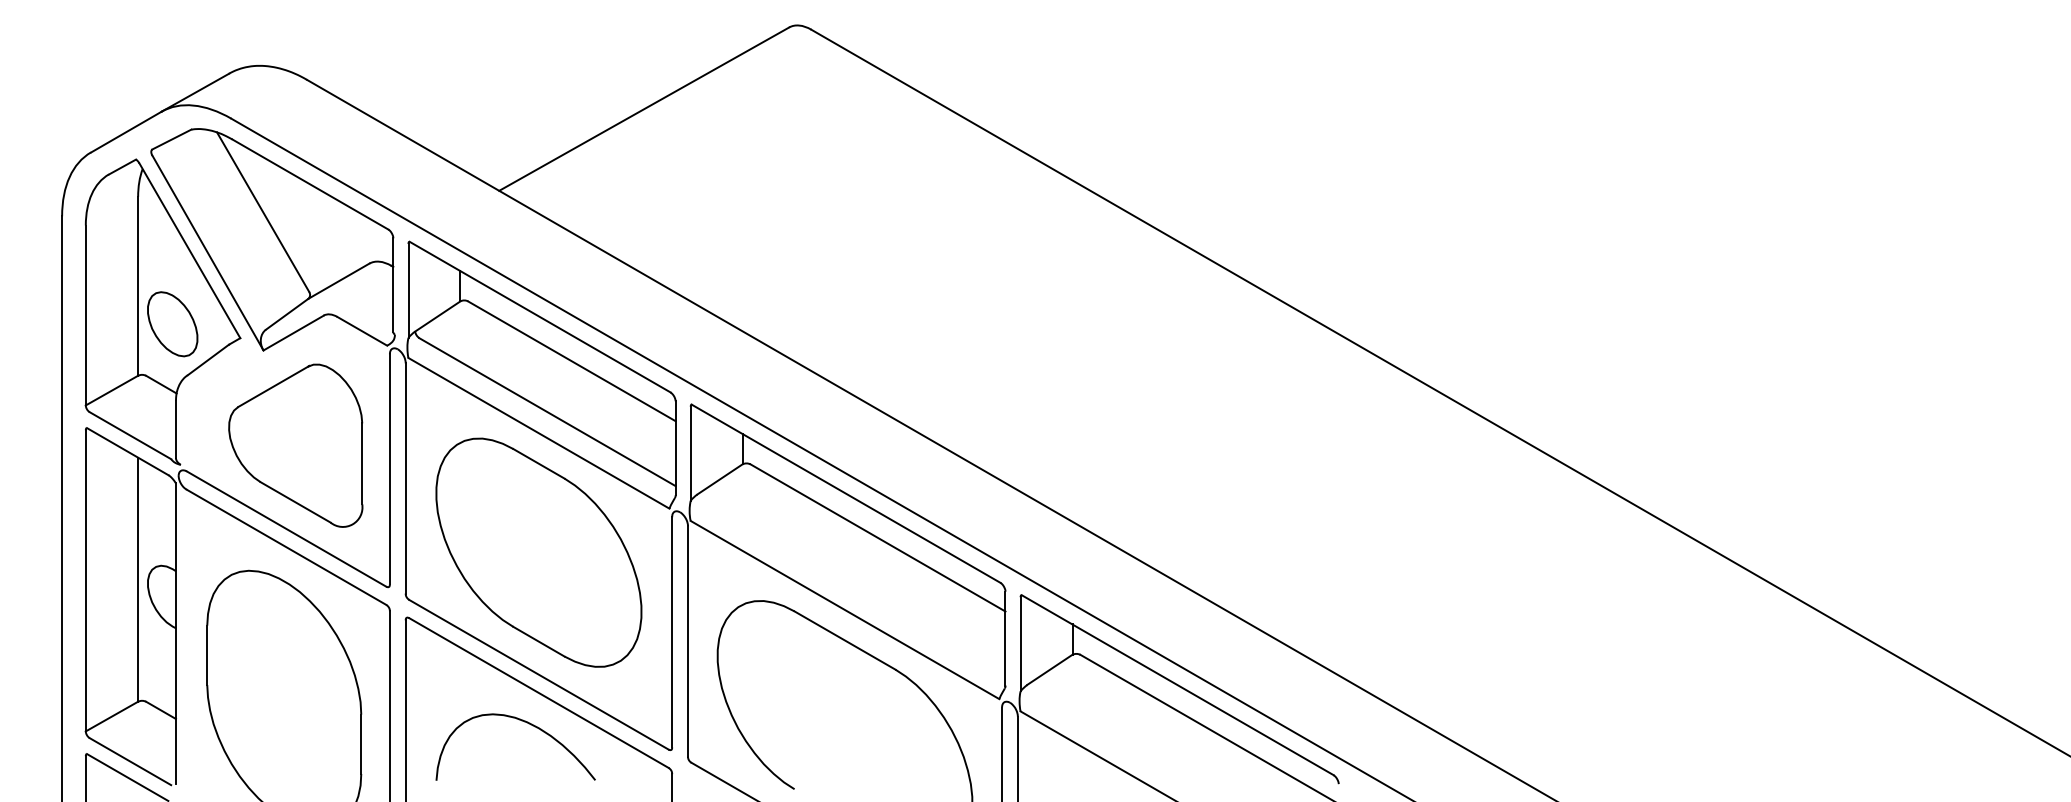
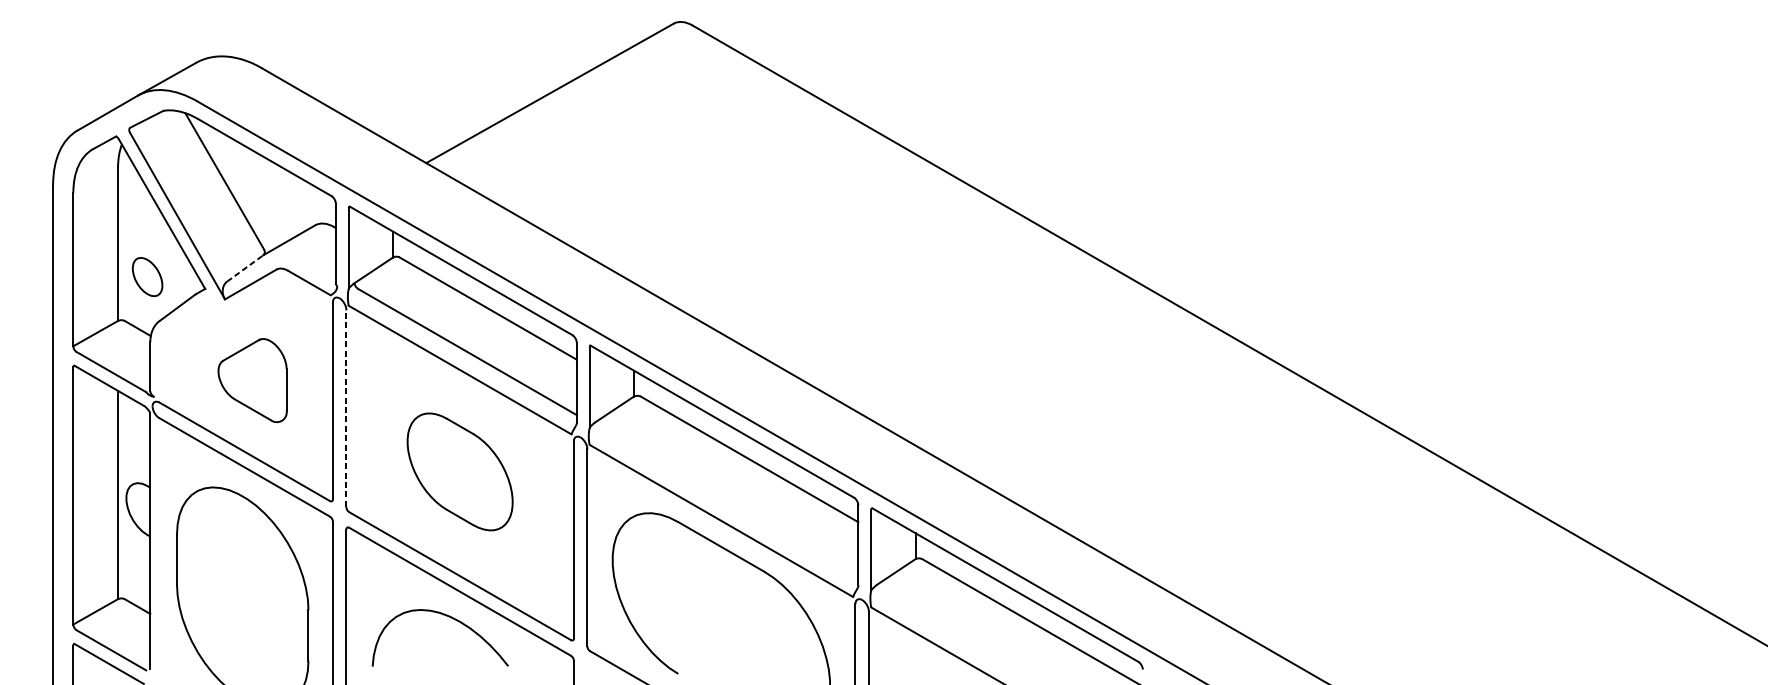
line: (287, 314) -> (245, 268), solid -> dashed
part: (172, 324) -> (147, 277), size x0.7
part: (295, 445) -> (252, 380), size x0.6
line: (405, 478) -> (346, 408), solid -> dashed
part: (538, 552) -> (459, 471), size x0.6

